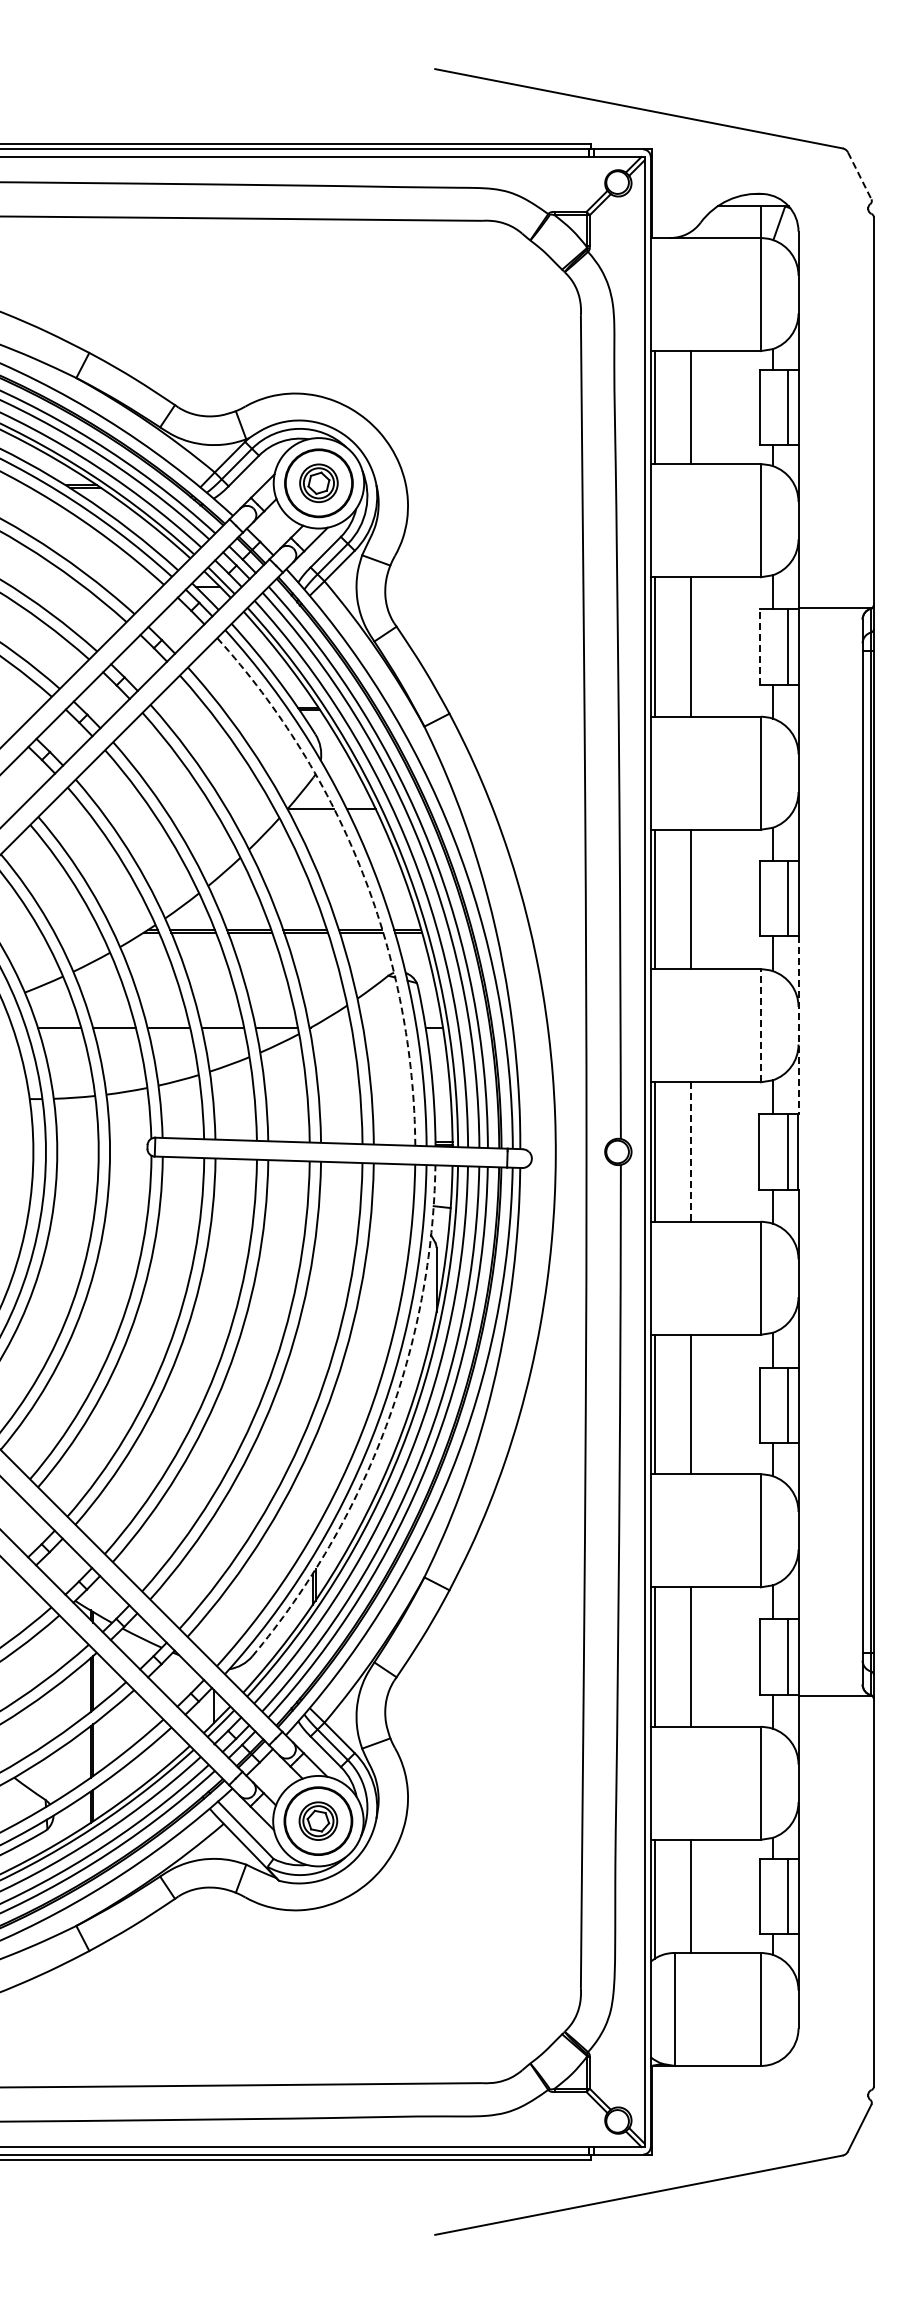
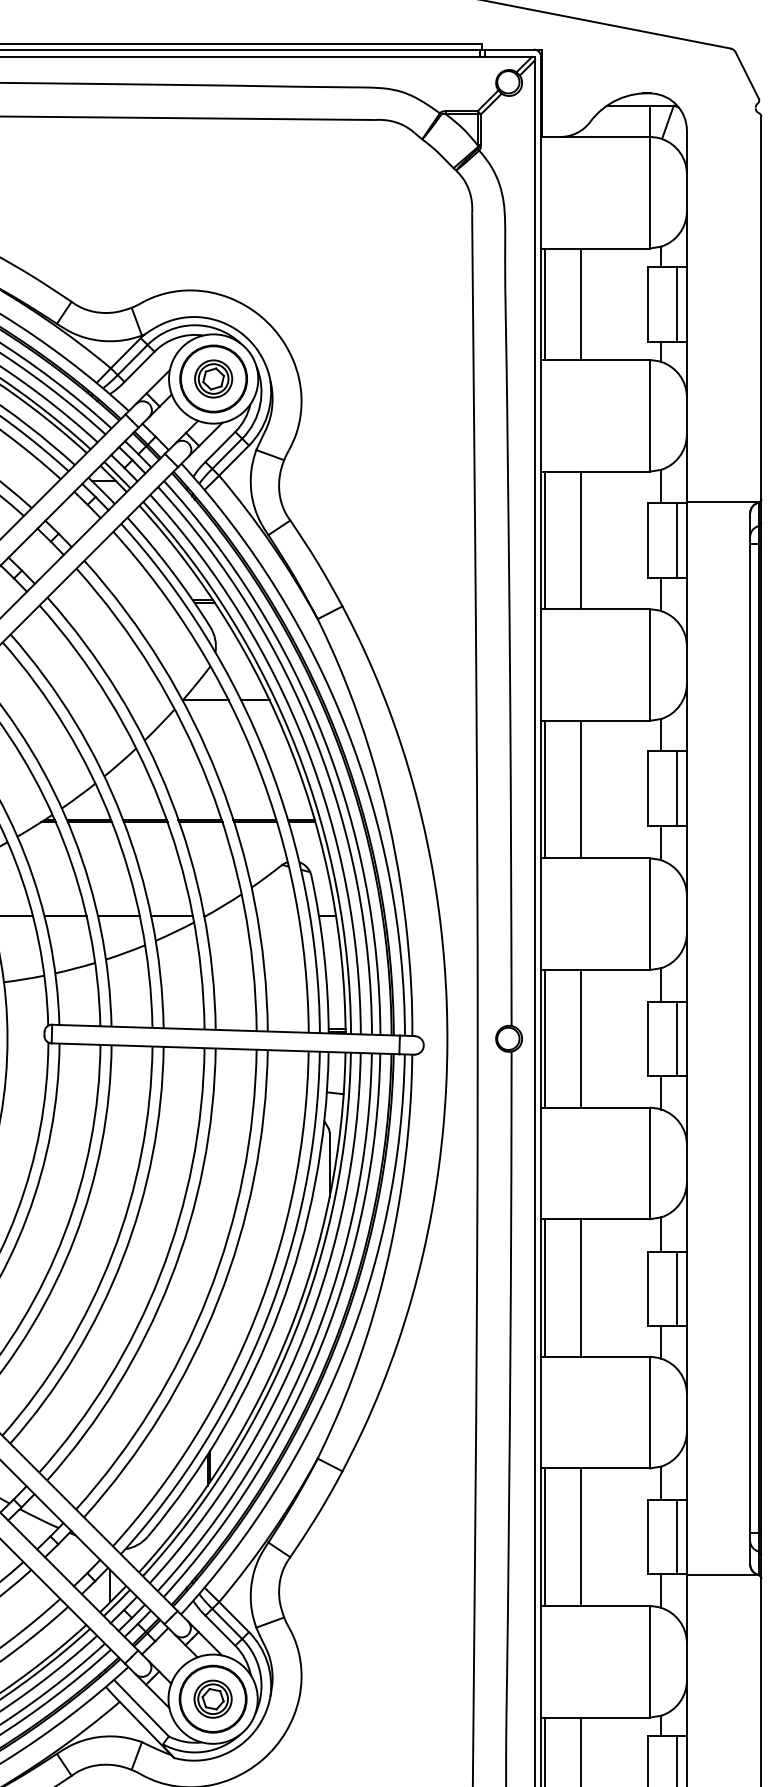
line: (859, 176) -> (747, 76), dashed -> solid
line: (759, 646) -> (648, 540), dashed -> solid
arc: (363, 873) -> (257, 764), dashed -> solid
line: (760, 1025) -> (649, 914), dashed -> solid
line: (798, 1025) -> (686, 914), dashed -> solid
line: (690, 1152) -> (580, 1039), dashed -> solid
arc: (386, 1426) -> (280, 1309), dashed -> solid

